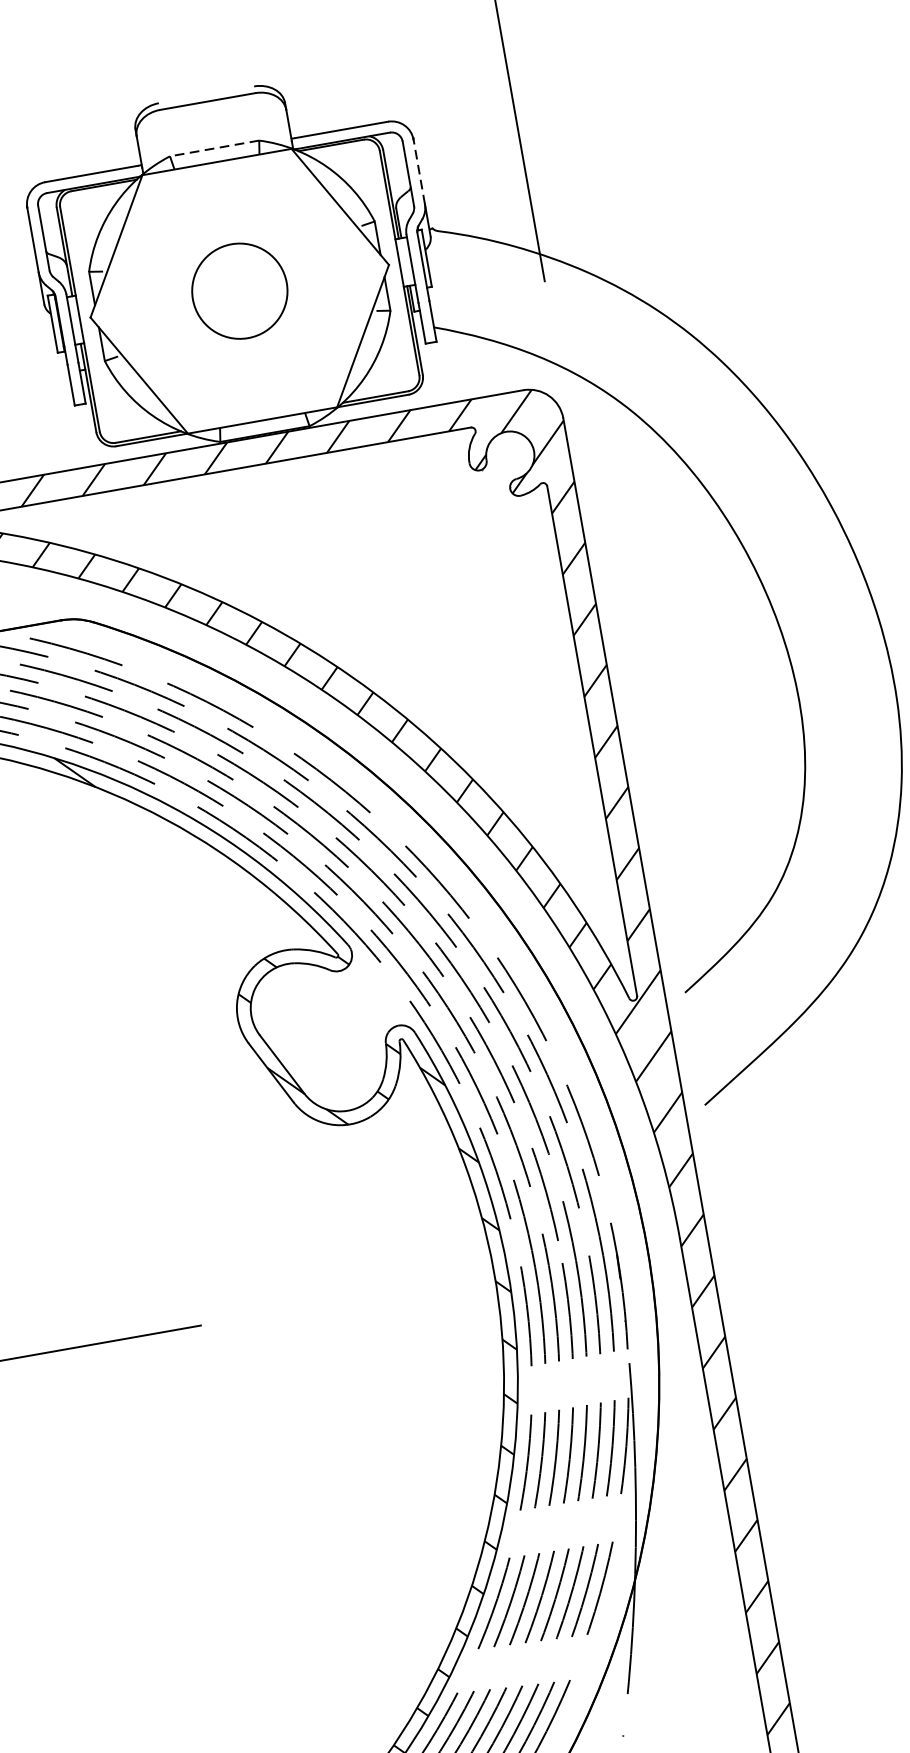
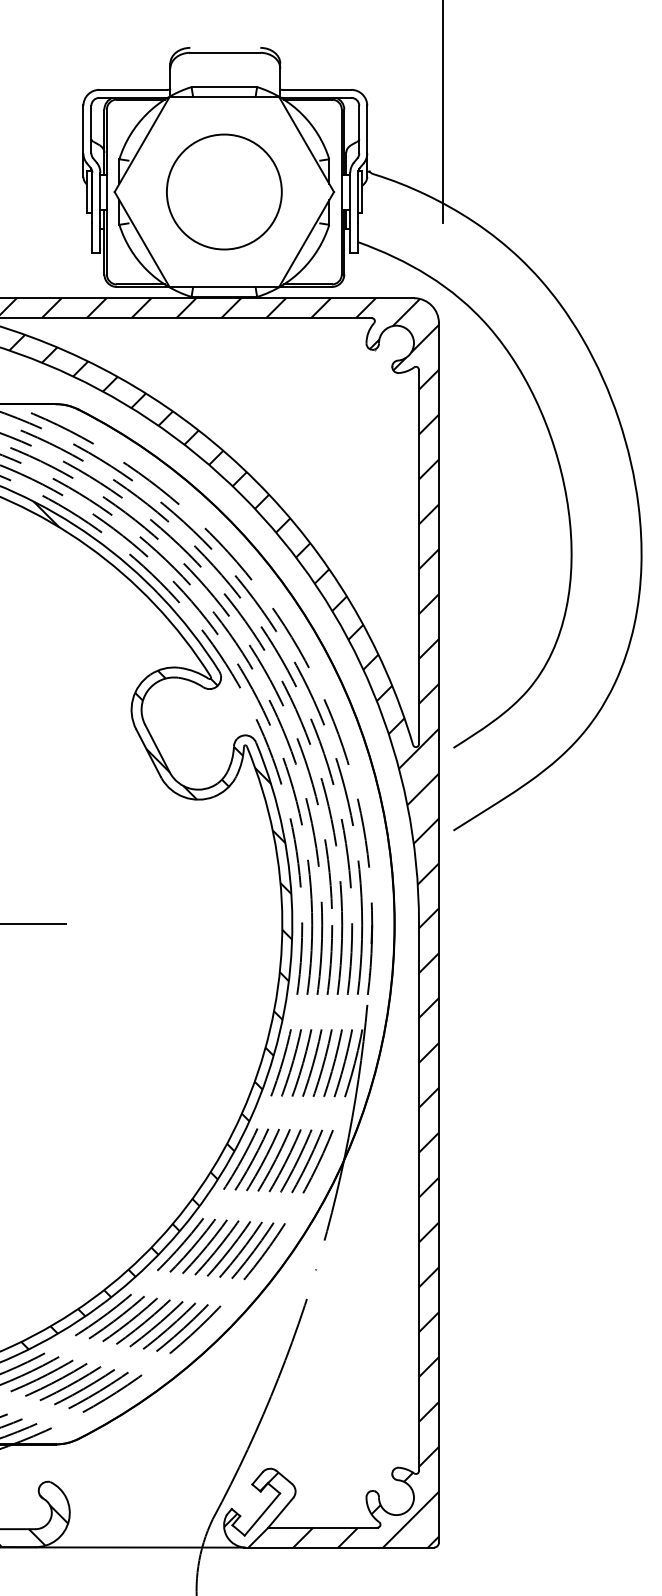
line: (214, 148) -> (224, 87), dashed -> solid
line: (419, 171) -> (367, 129), dashed -> solid
circle: (239, 290) -> (224, 191), size x1.67

